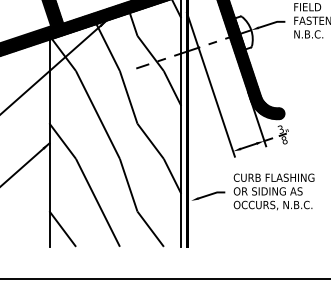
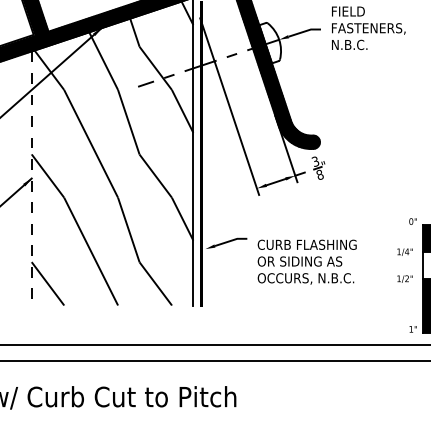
line: (49, 144) -> (31, 179), solid -> dashed
text: (273, 191) -> (306, 261), moved

